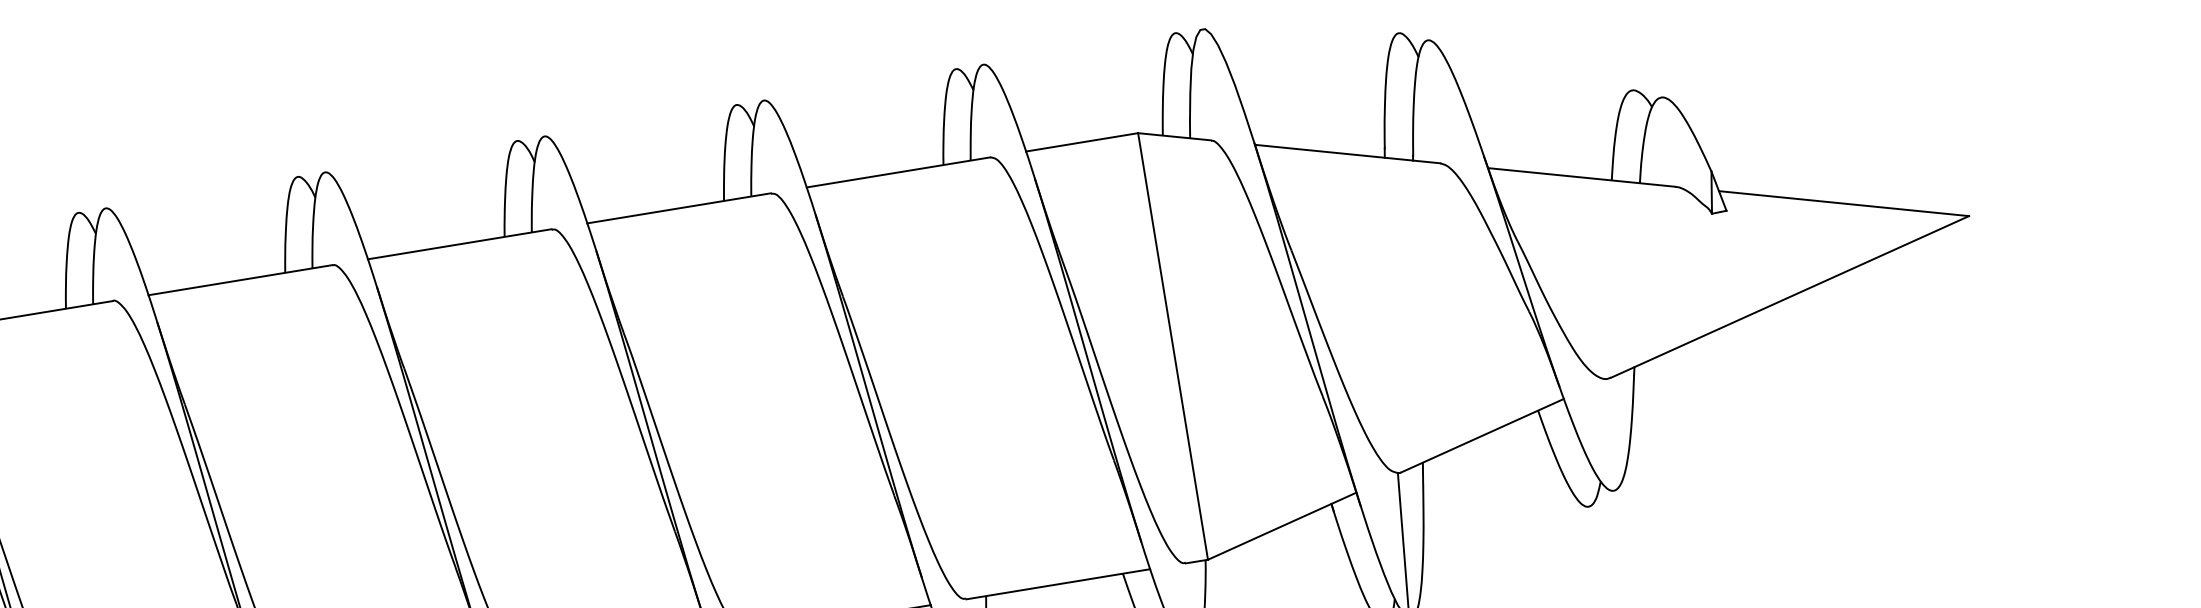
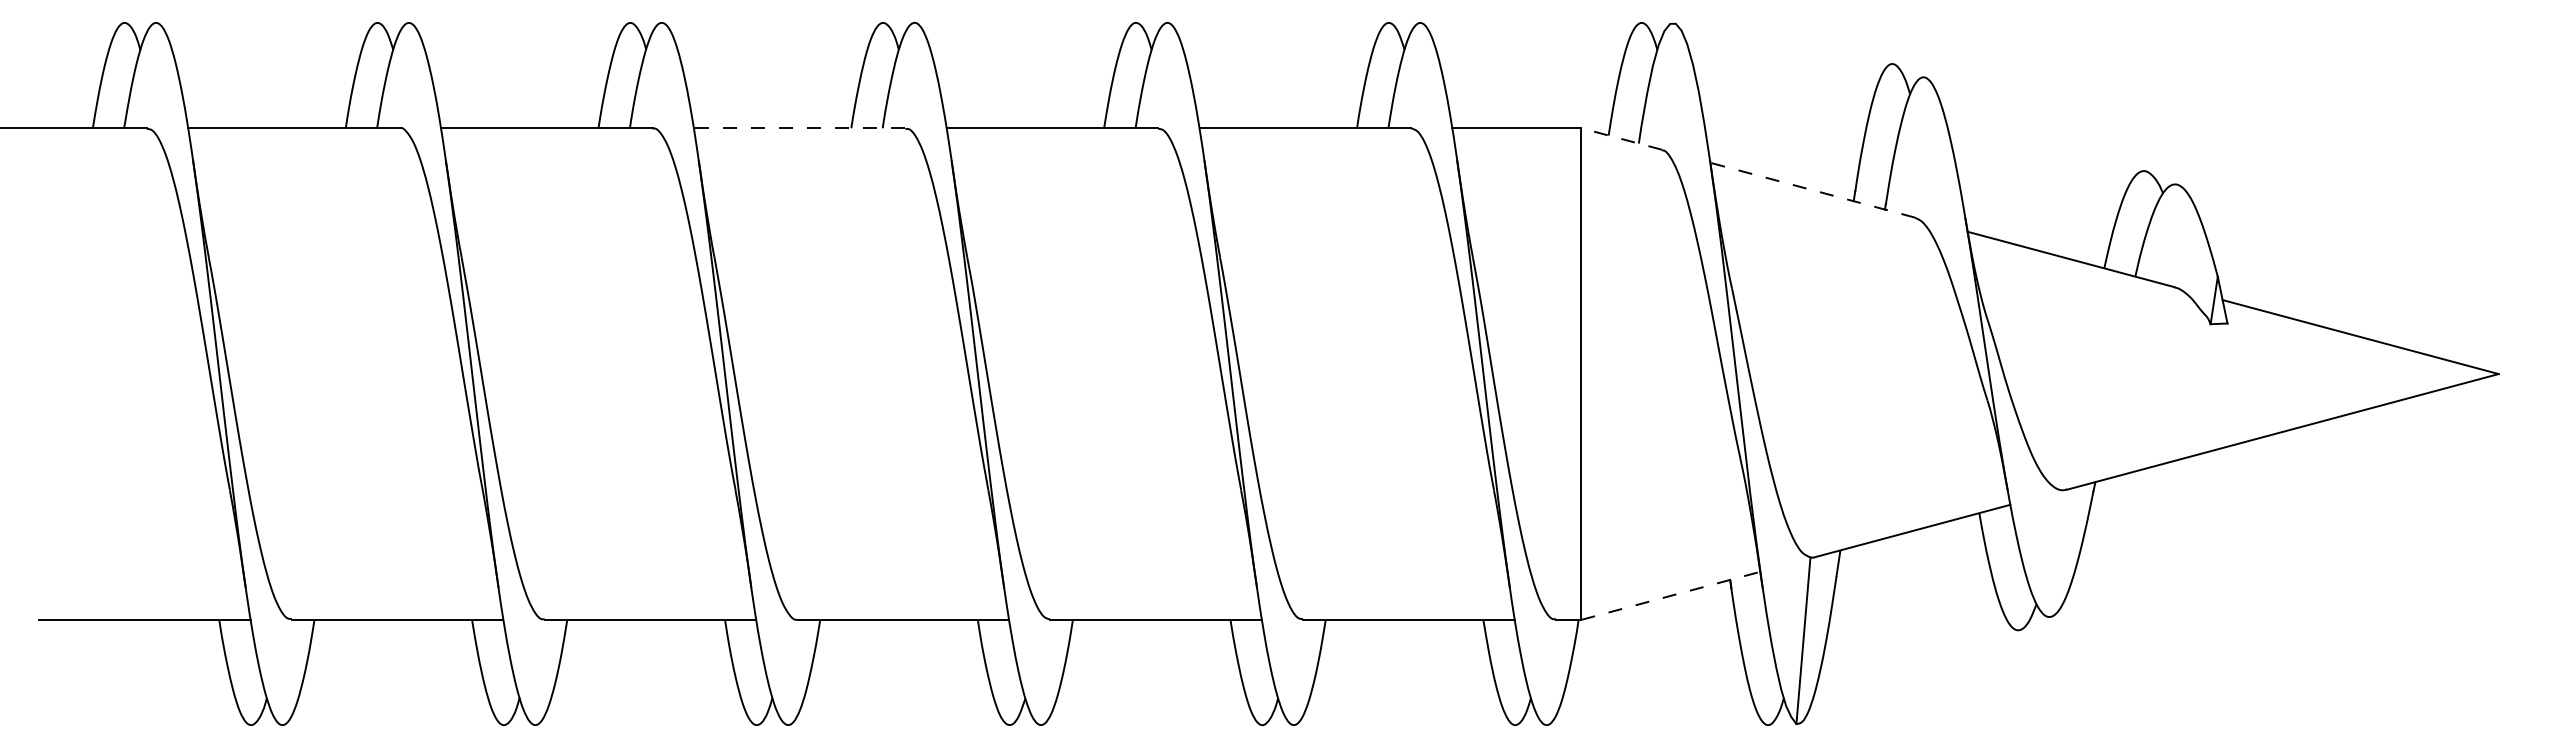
line: (1174, 137) -> (1621, 139), solid -> dashed
line: (1347, 154) -> (1812, 190), solid -> dashed
line: (459, 244) -> (799, 128), solid -> dashed
line: (1281, 525) -> (1670, 595), solid -> dashed

